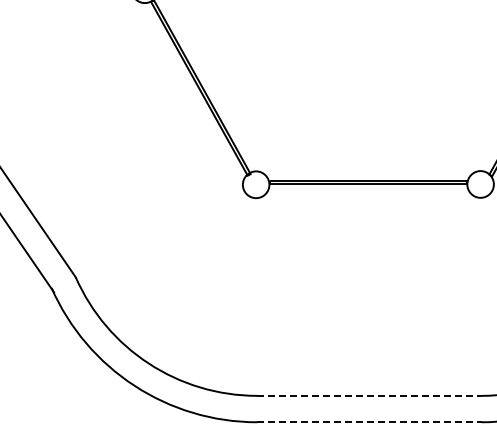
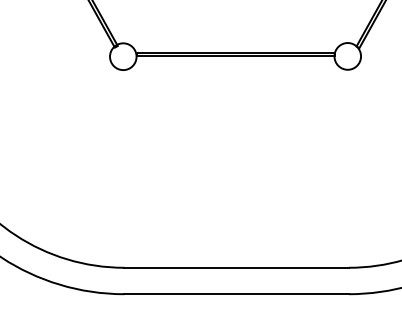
line: (369, 395) -> (236, 267), dashed -> solid
line: (369, 422) -> (236, 294), dashed -> solid

